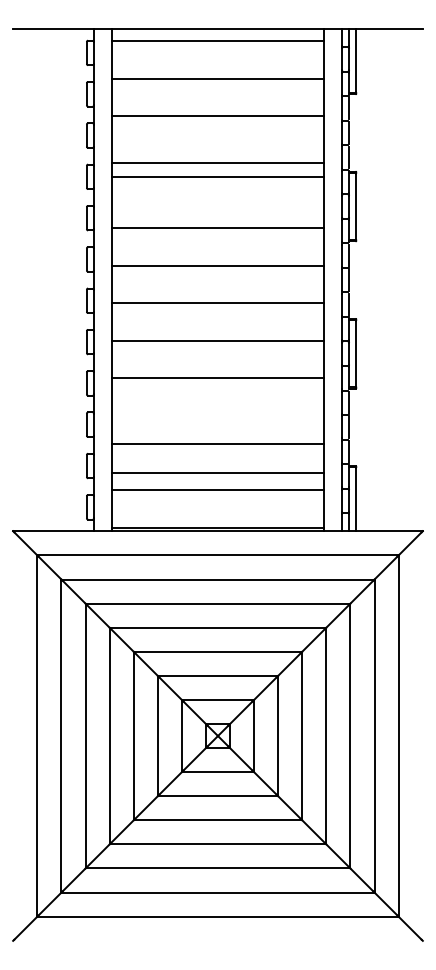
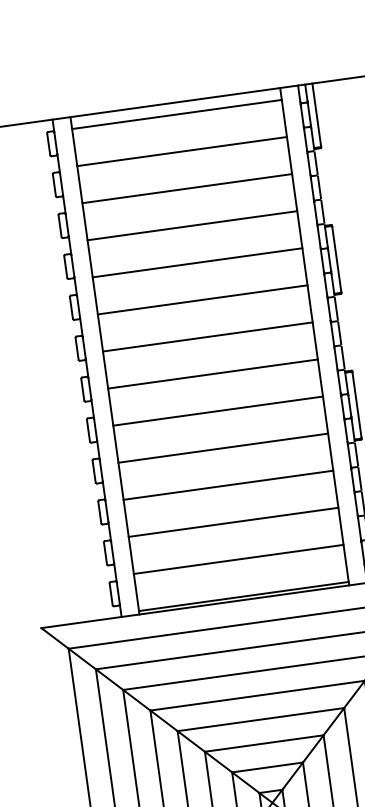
line: (217, 162) -> (197, 262), moved
line: (217, 177) -> (191, 225), moved
line: (217, 444) -> (227, 485), moved
line: (217, 472) -> (233, 522), moved

